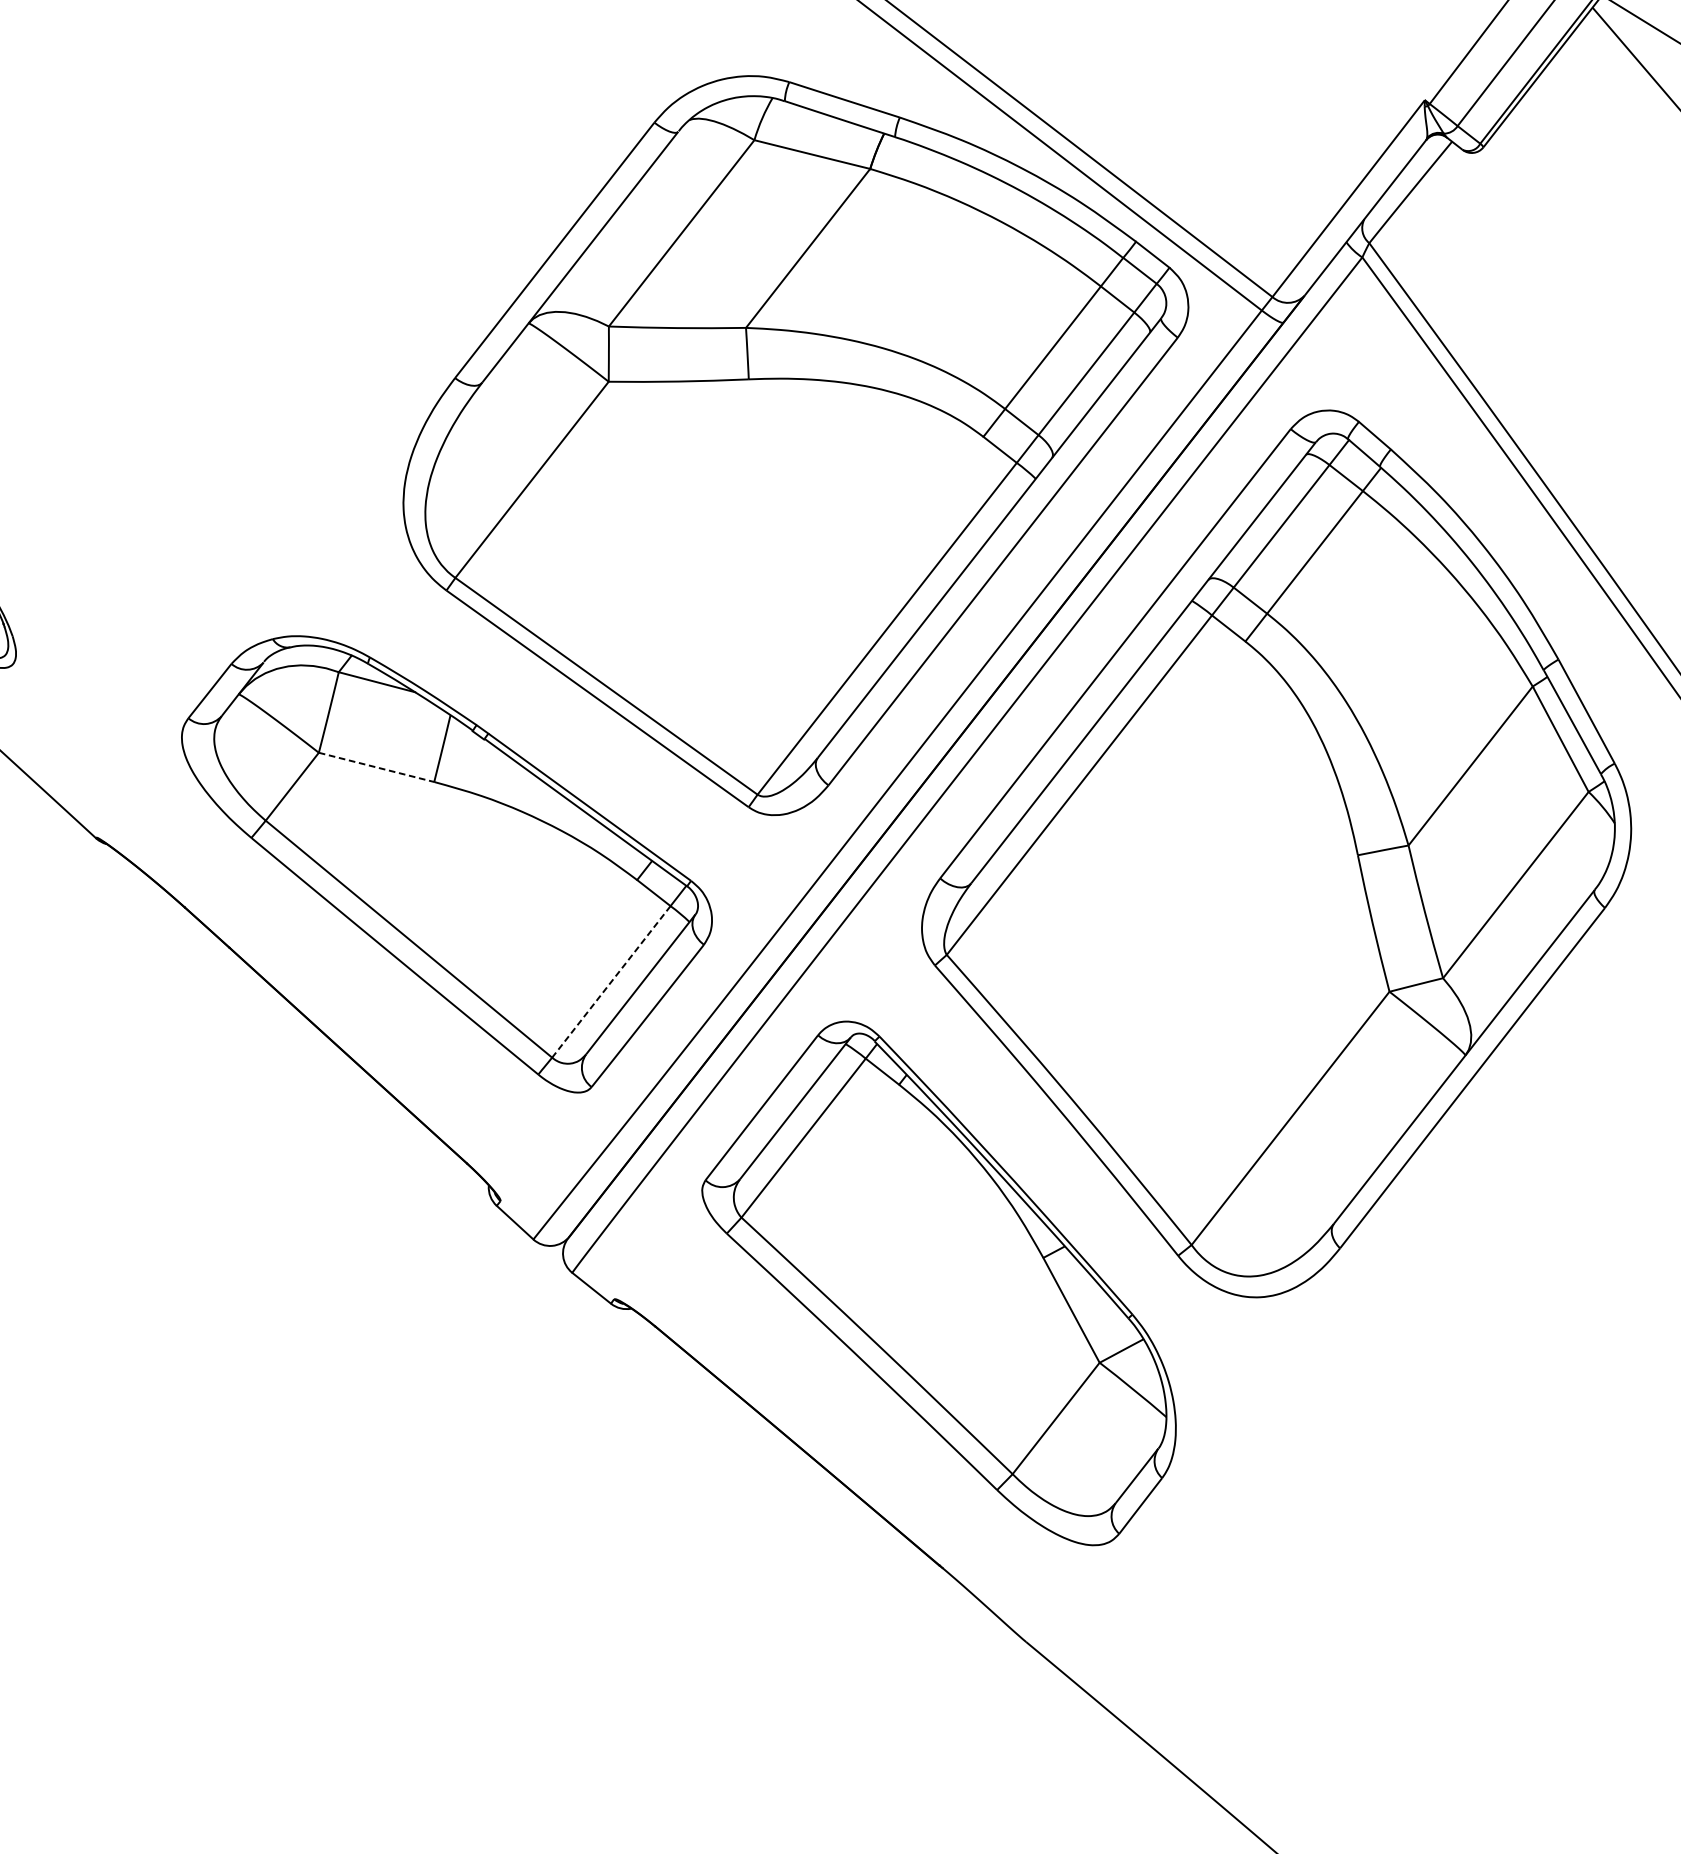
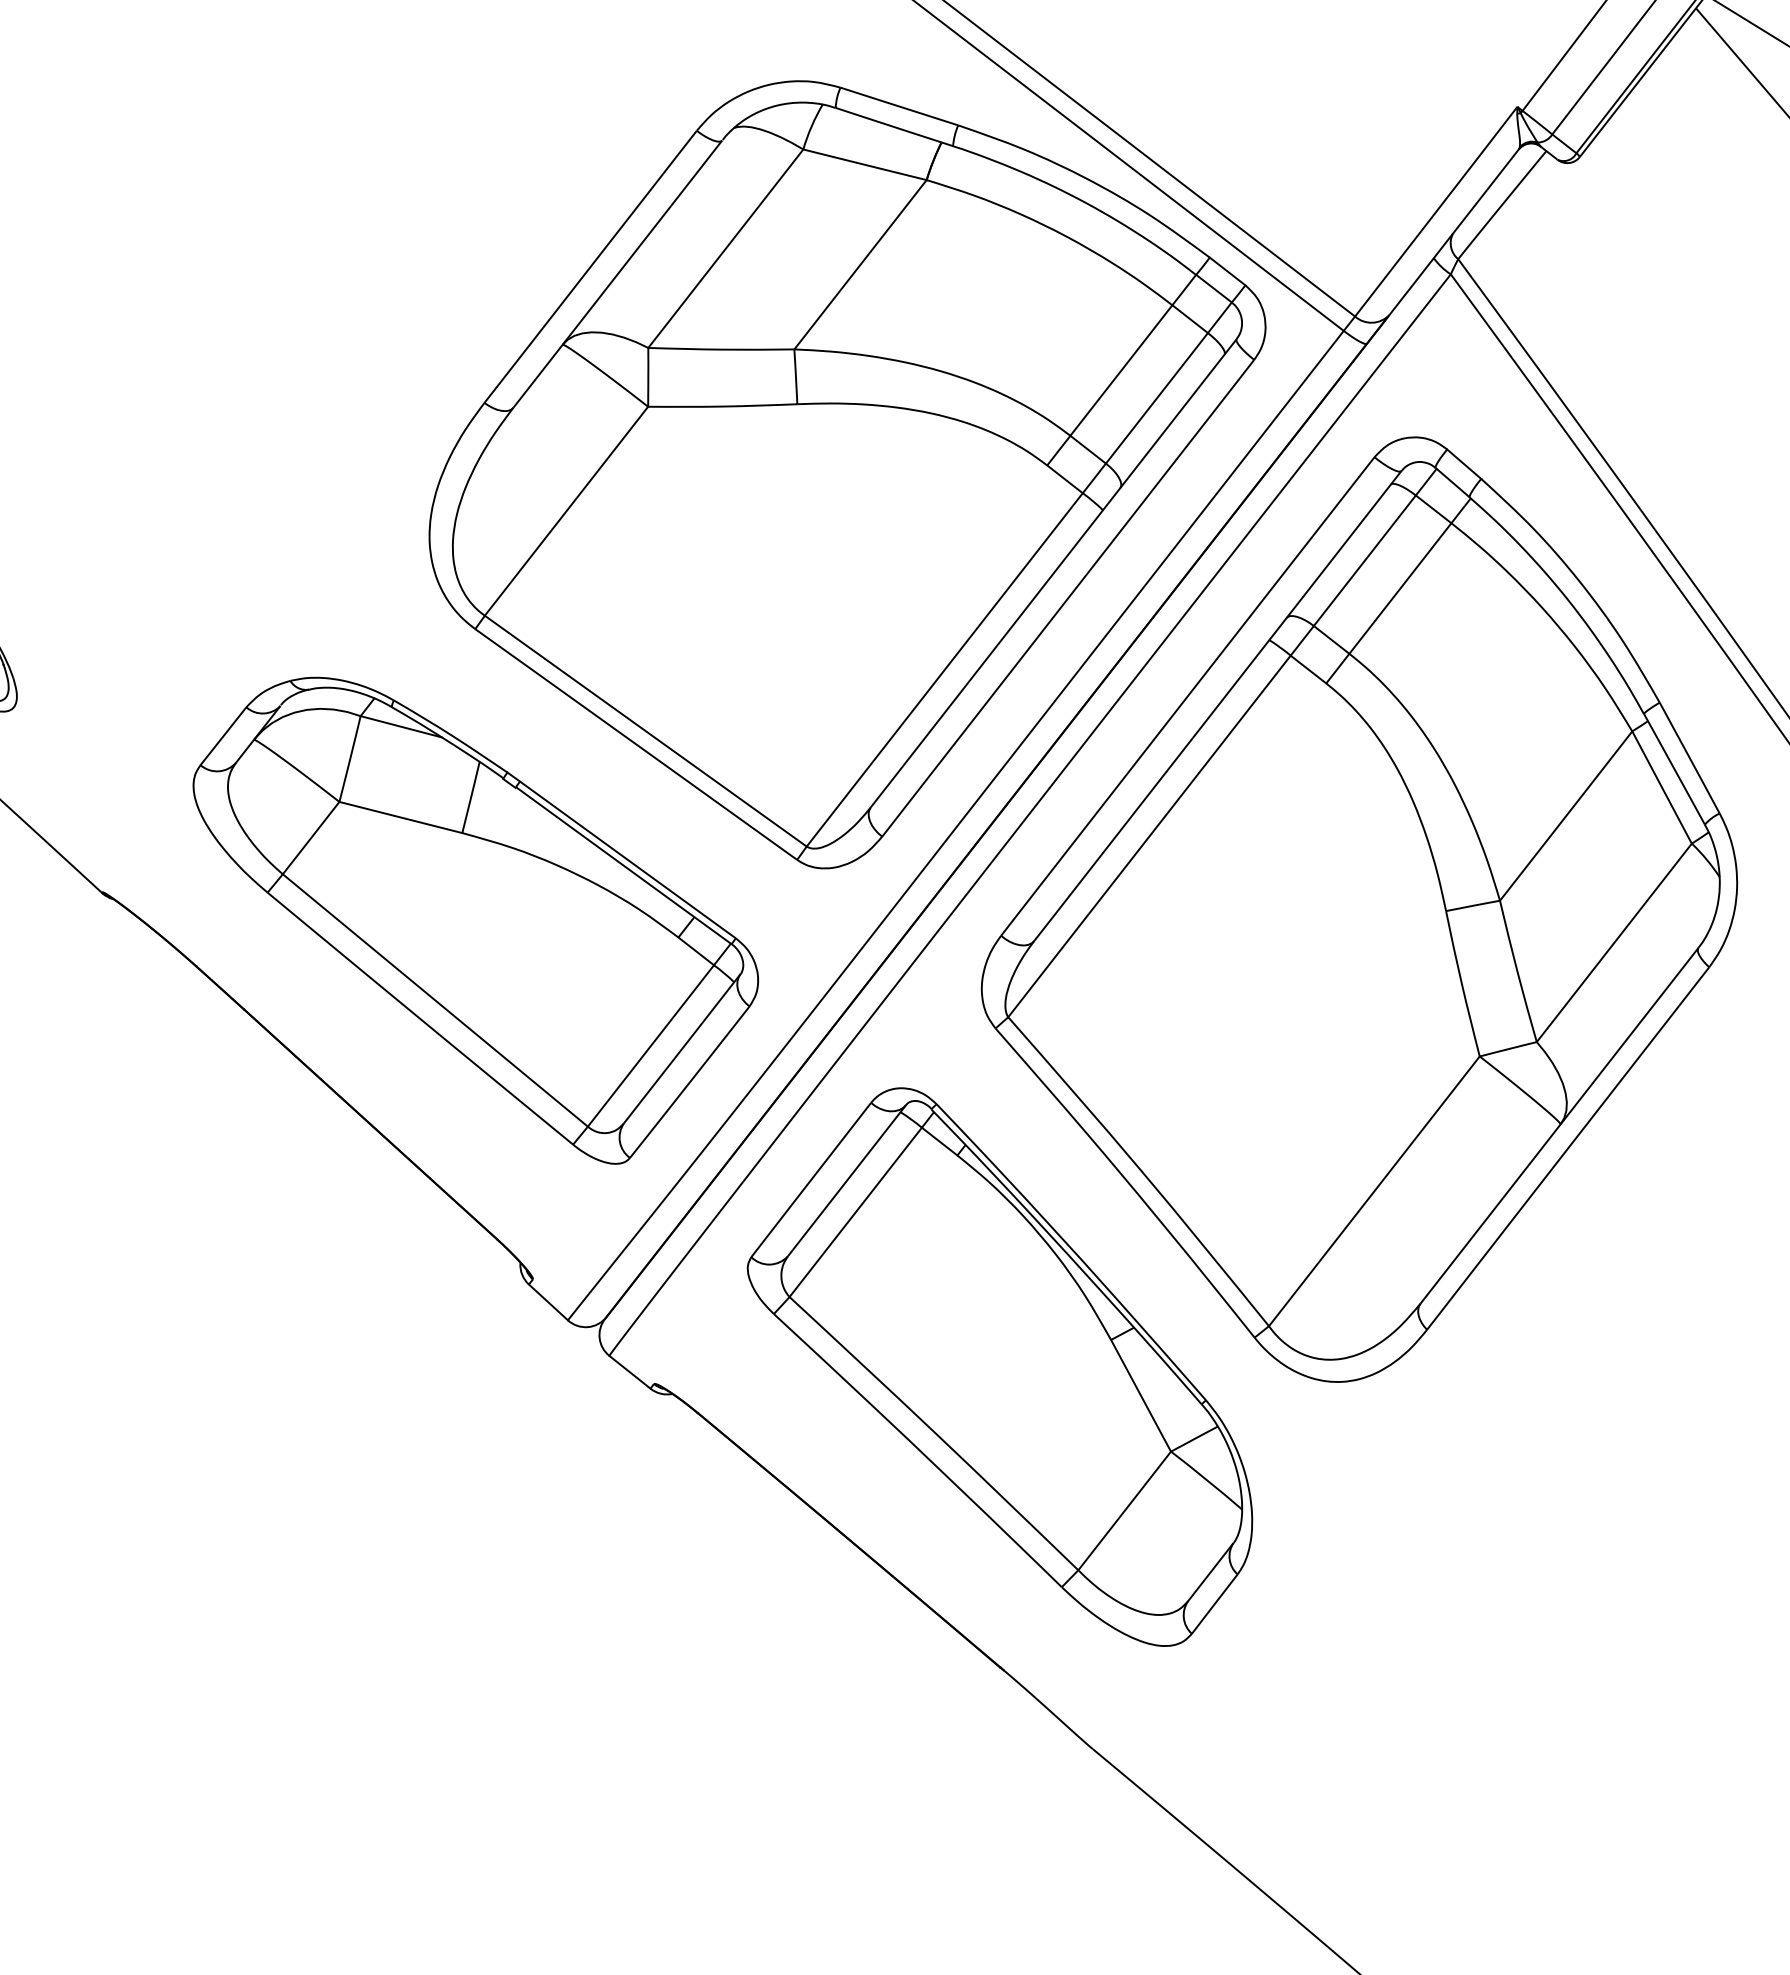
line: (377, 767) -> (401, 817), dashed -> solid
line: (610, 982) -> (650, 1046), dashed -> solid

